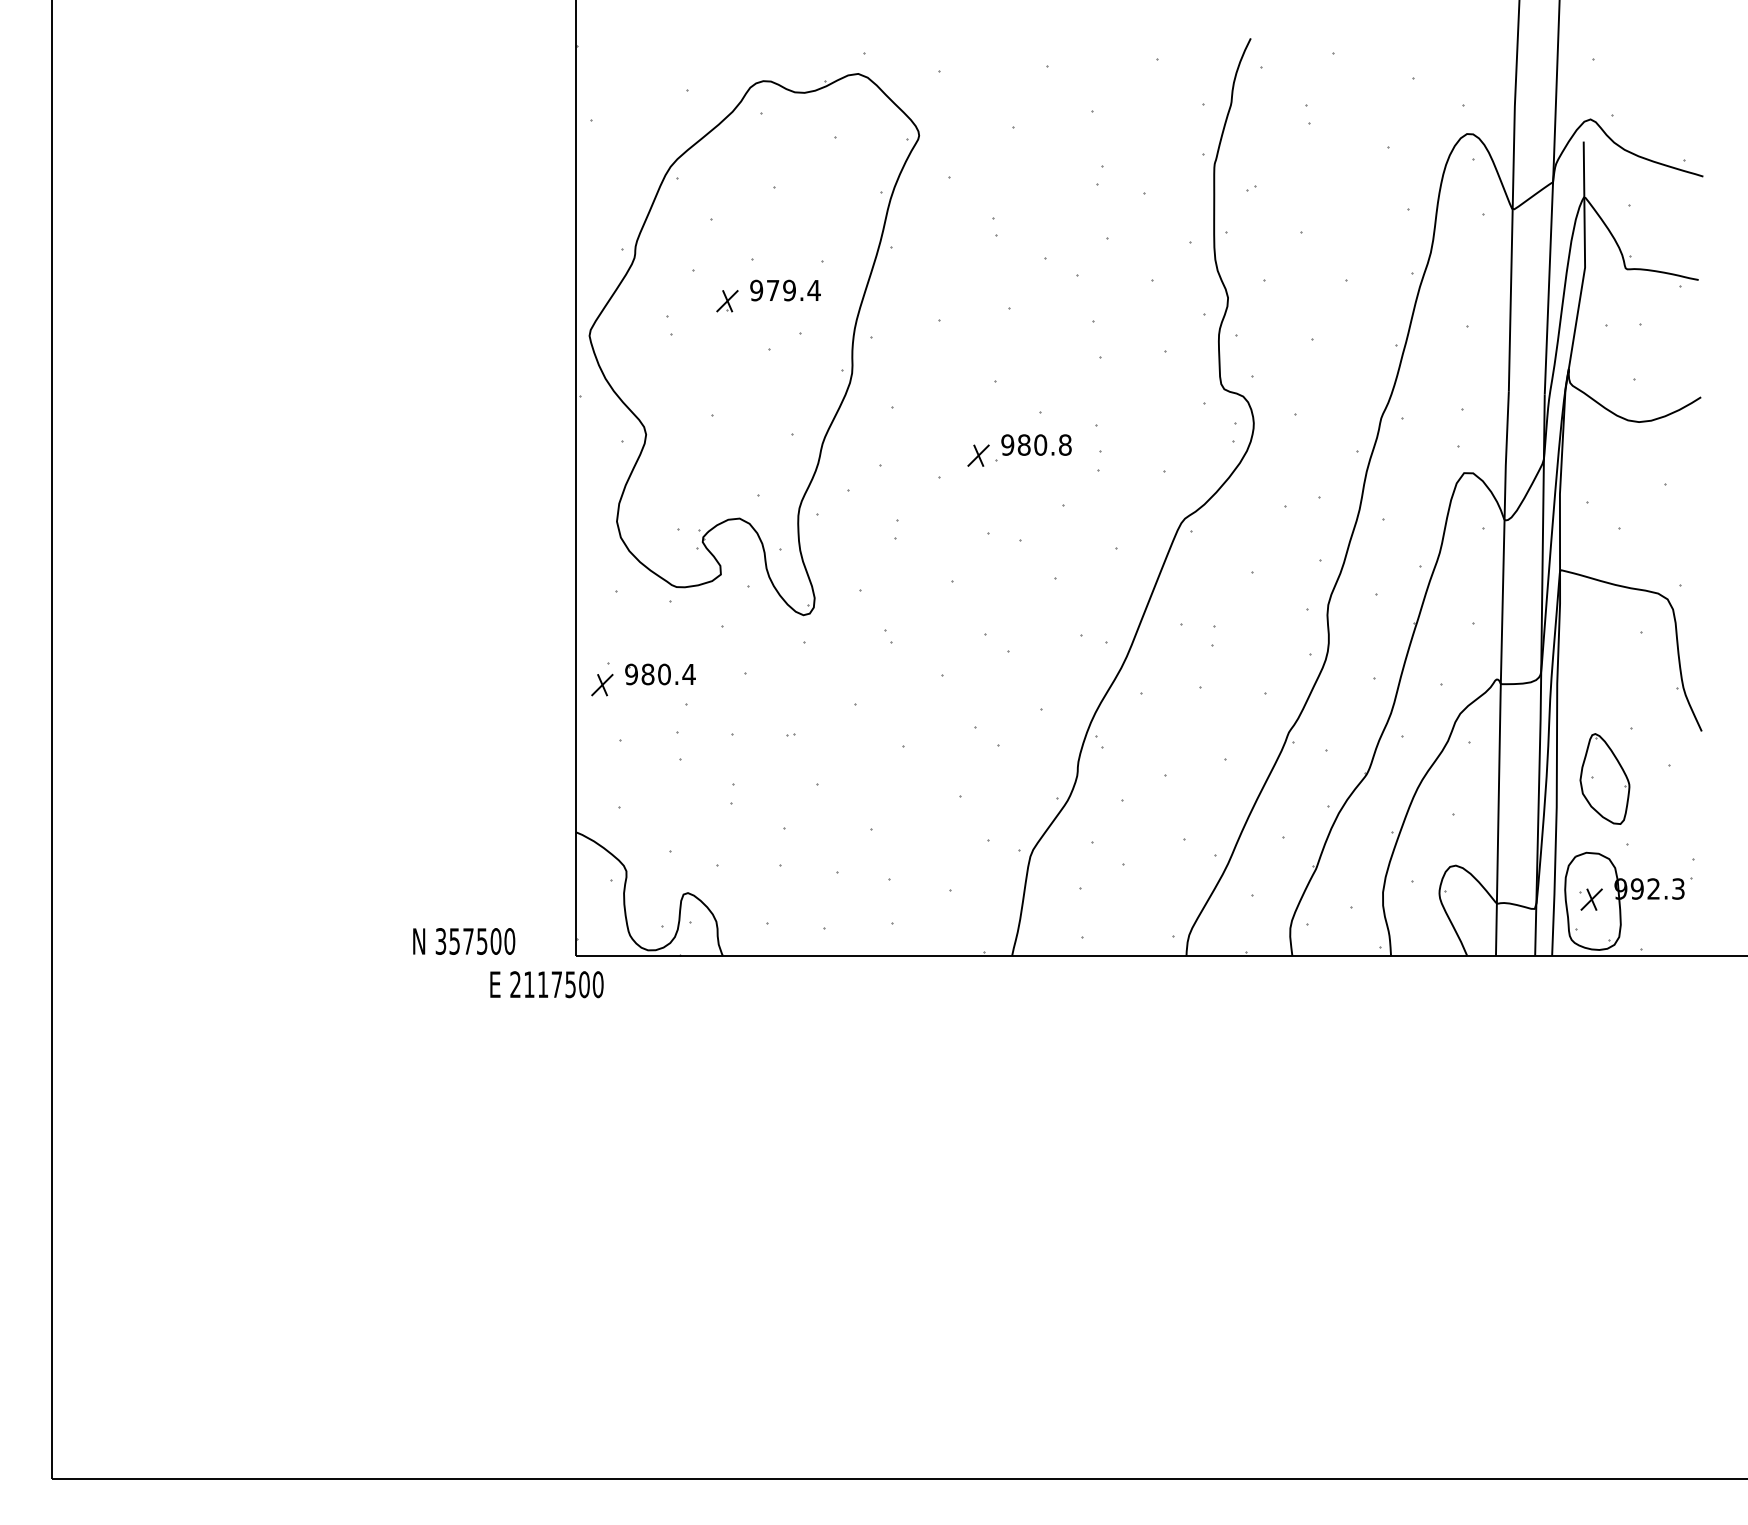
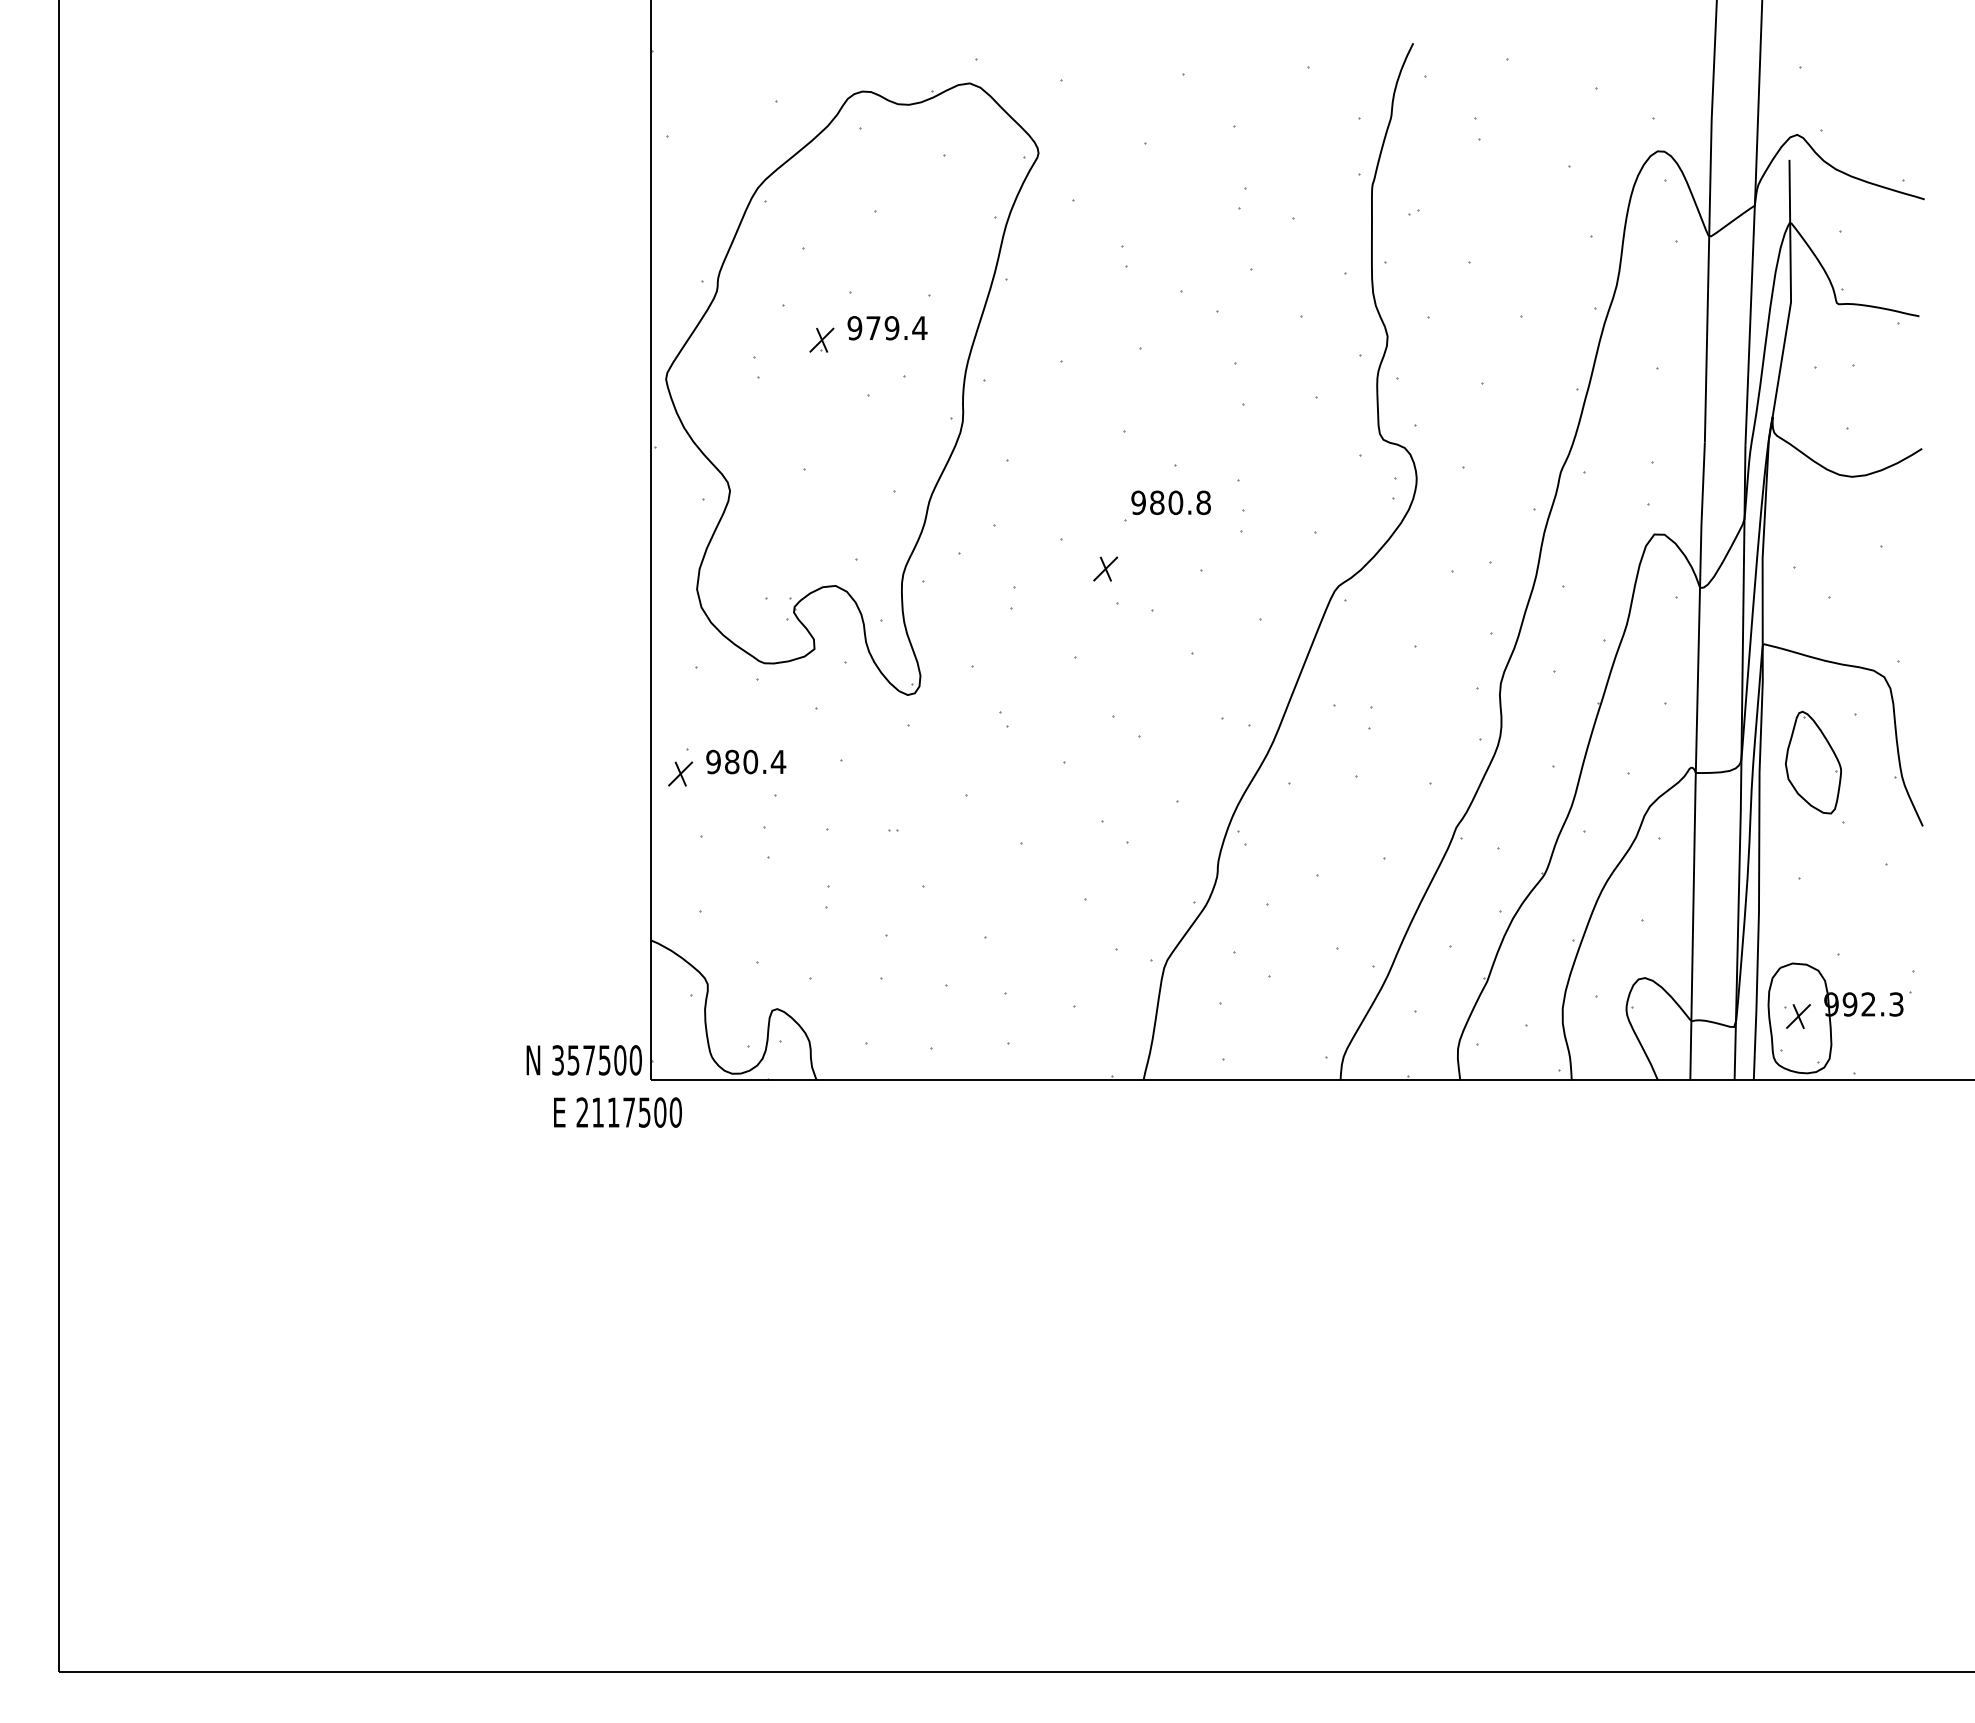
part: (978, 455) -> (1105, 568), moved
part: (1604, 778) -> (1812, 762), moved
text: (464, 941) -> (584, 1060), moved

